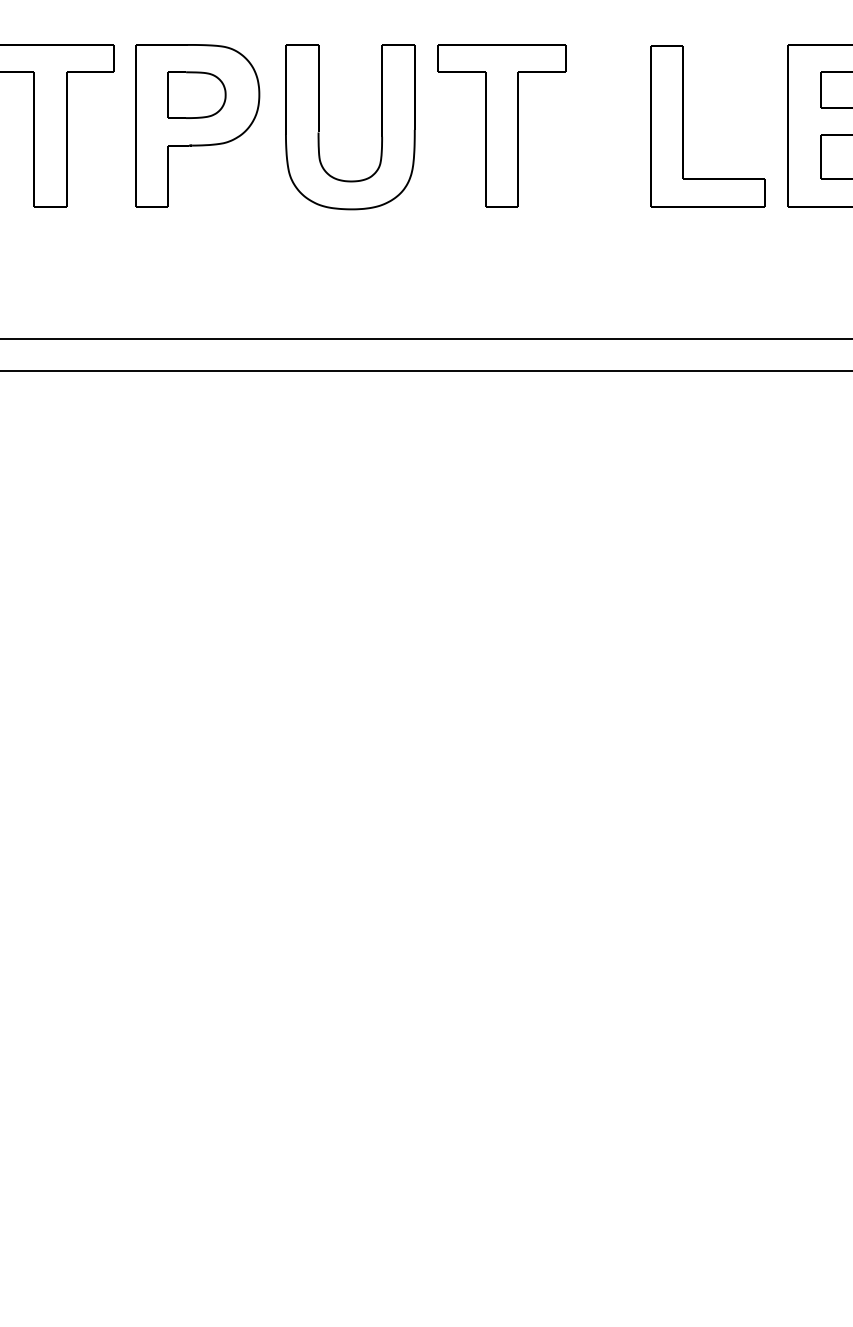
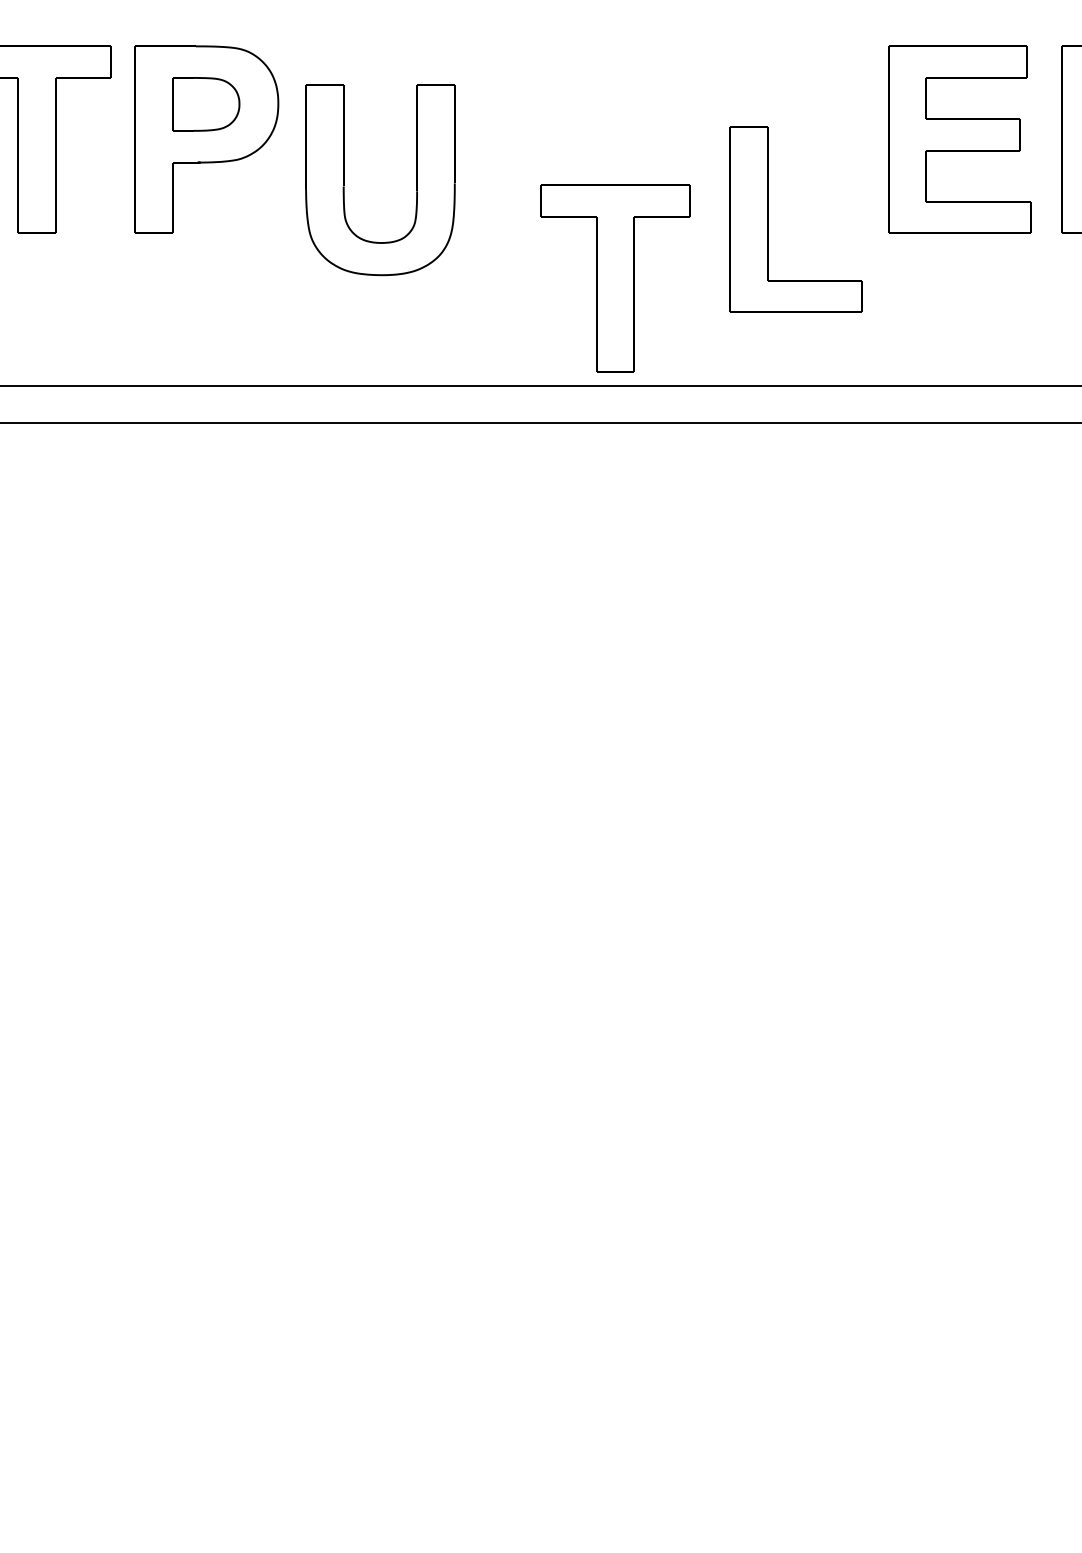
part: (502, 125) -> (615, 278), moved
part: (683, 126) -> (768, 219), moved
part: (319, 127) -> (344, 180), moved

